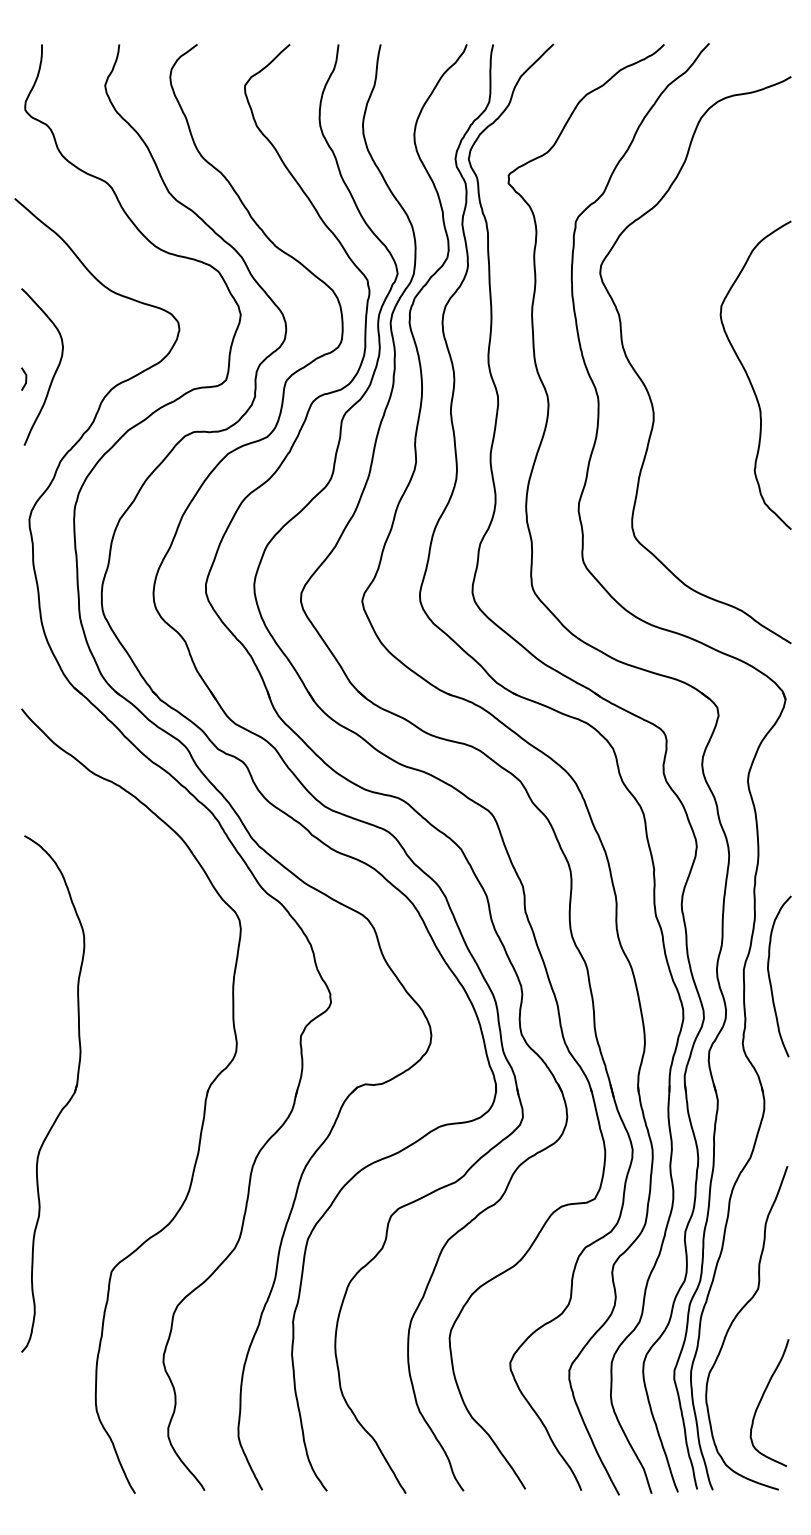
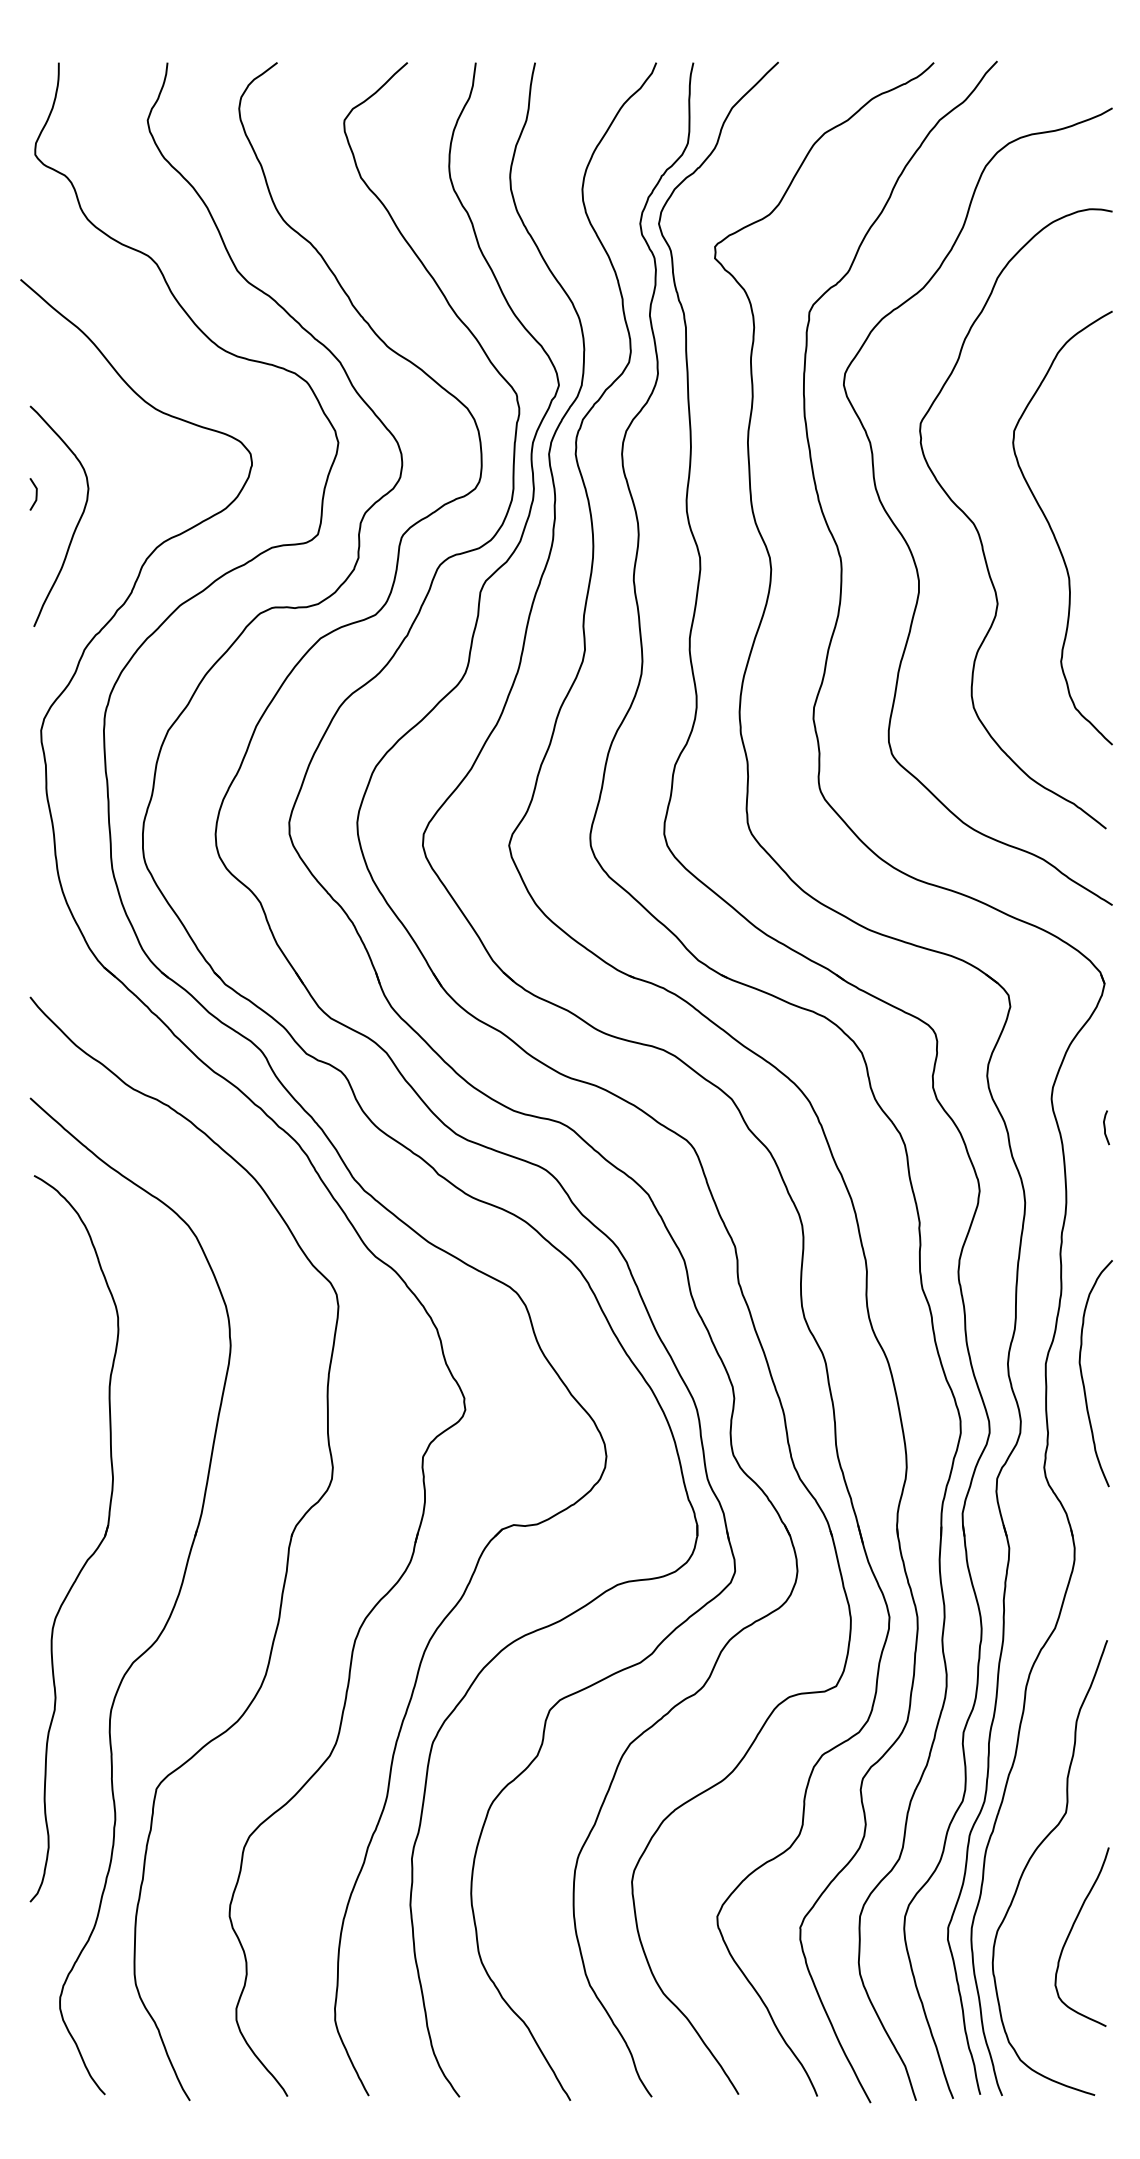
curve: (696, 378) -> (979, 532), added
line: (25, 379) -> (35, 494), moved
curve: (786, 801) -> (1105, 1127), added
part: (120, 1147) -> (169, 1614), added
curve: (762, 1398) -> (1071, 1931), moved

